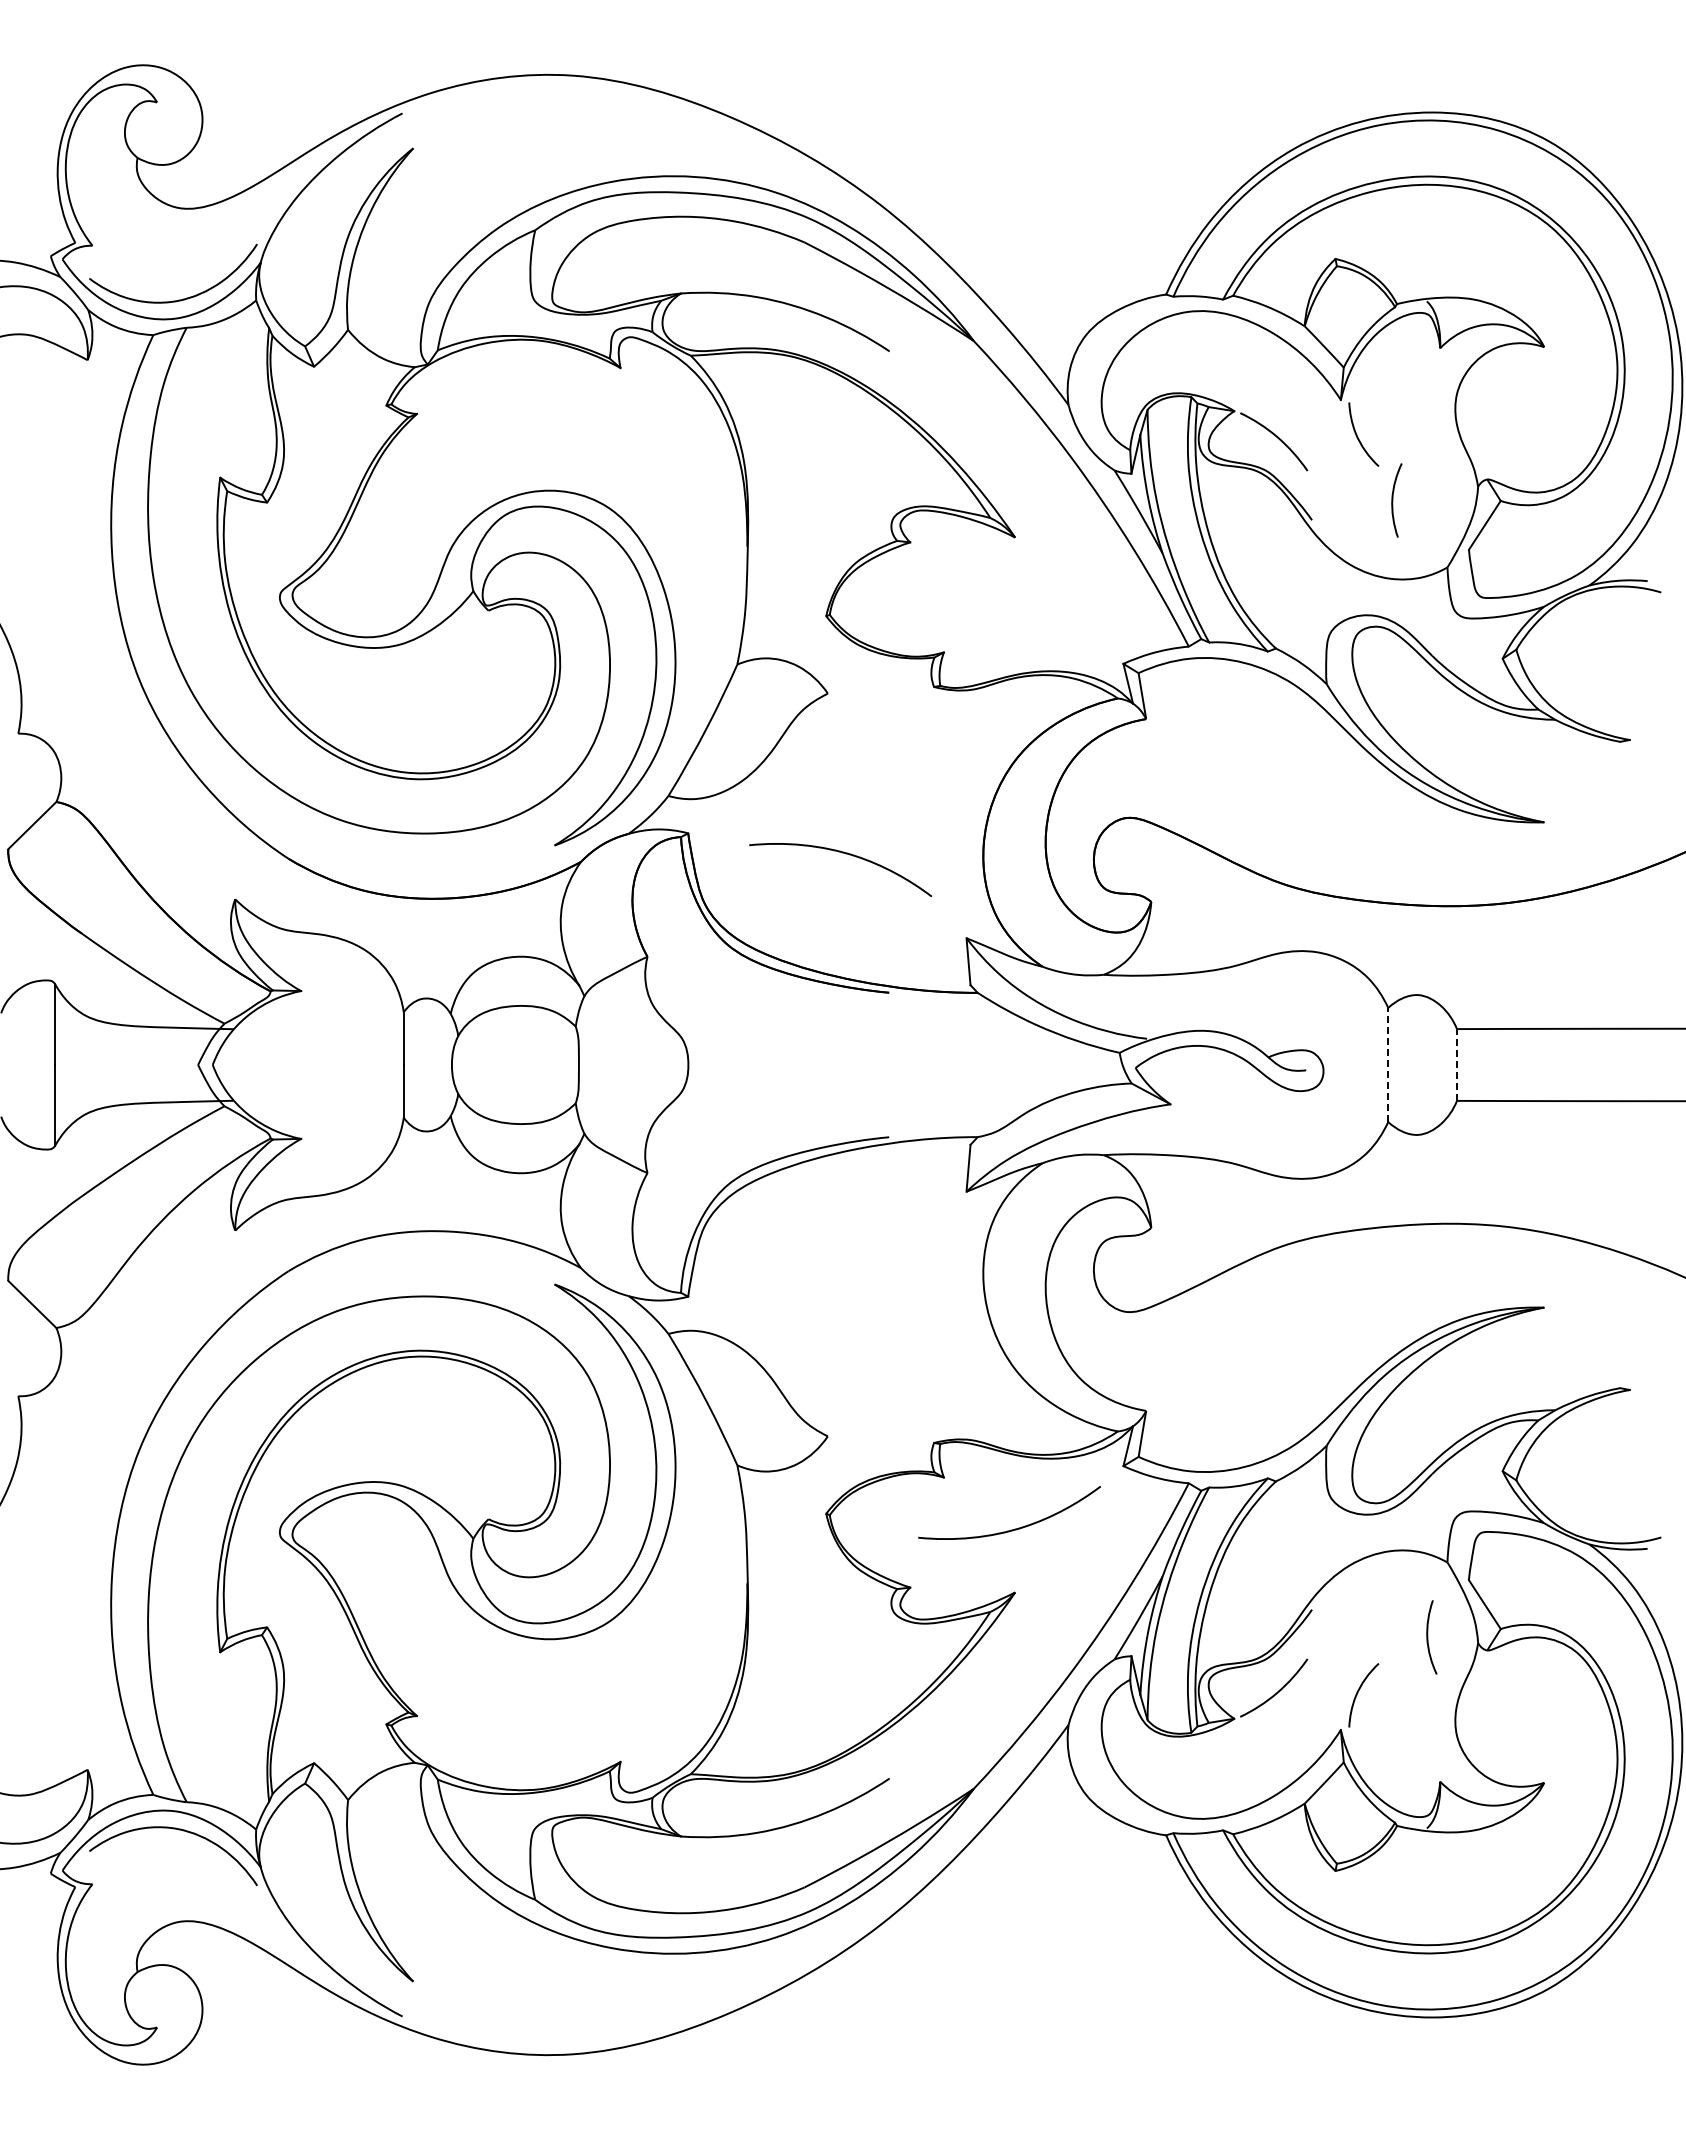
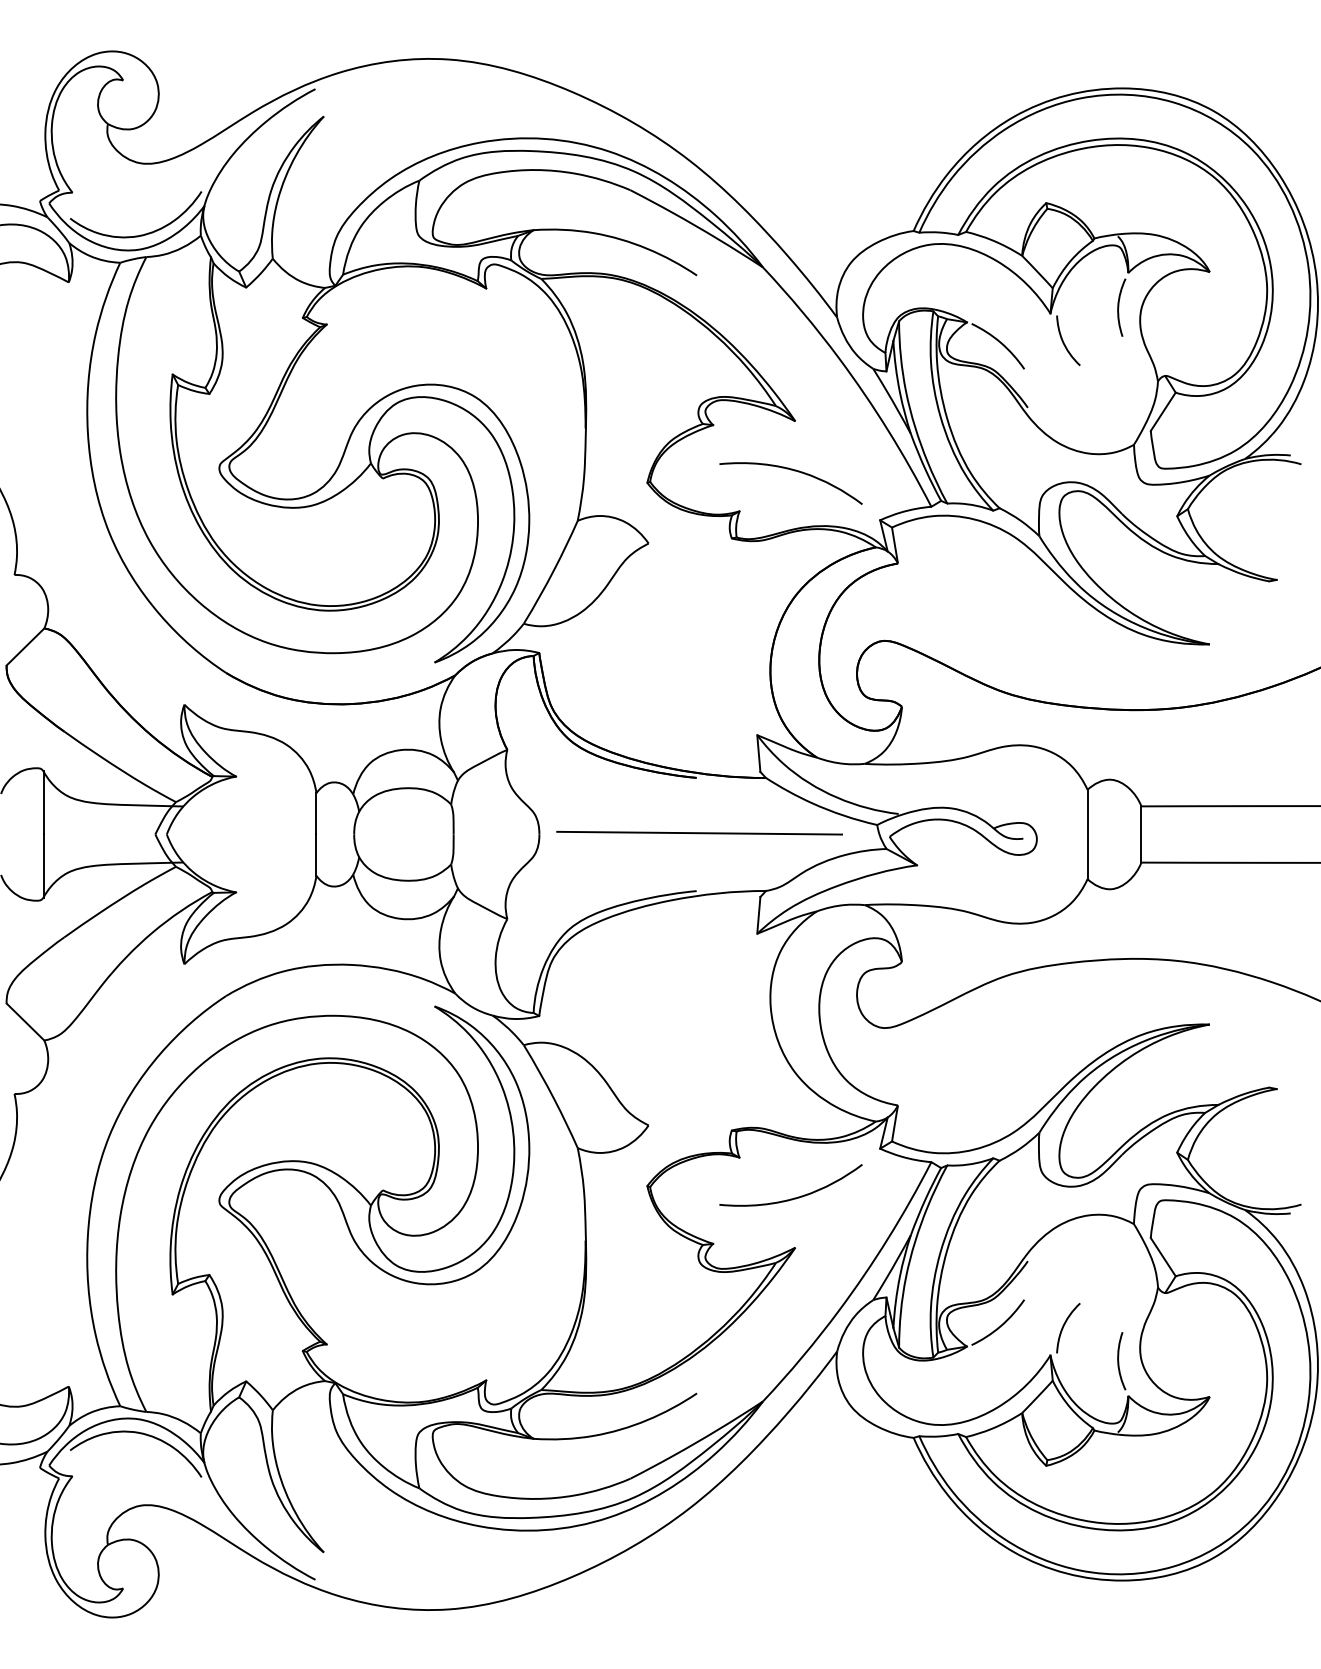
curve: (1393, 500) -> (1119, 307), moved
curve: (845, 854) -> (794, 471), moved
line: (892, 1063) -> (699, 833), added
line: (1388, 1064) -> (1087, 834), dashed -> solid
line: (1457, 1064) -> (1141, 834), dashed -> solid
curve: (1428, 1637) -> (1119, 1361), moved

